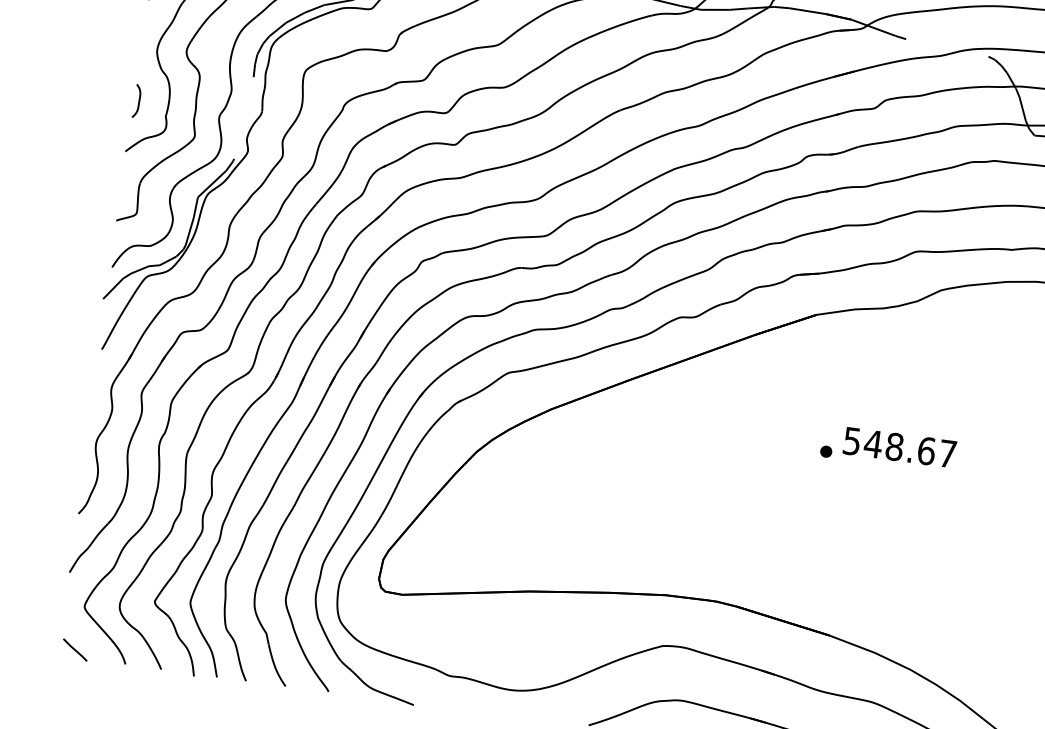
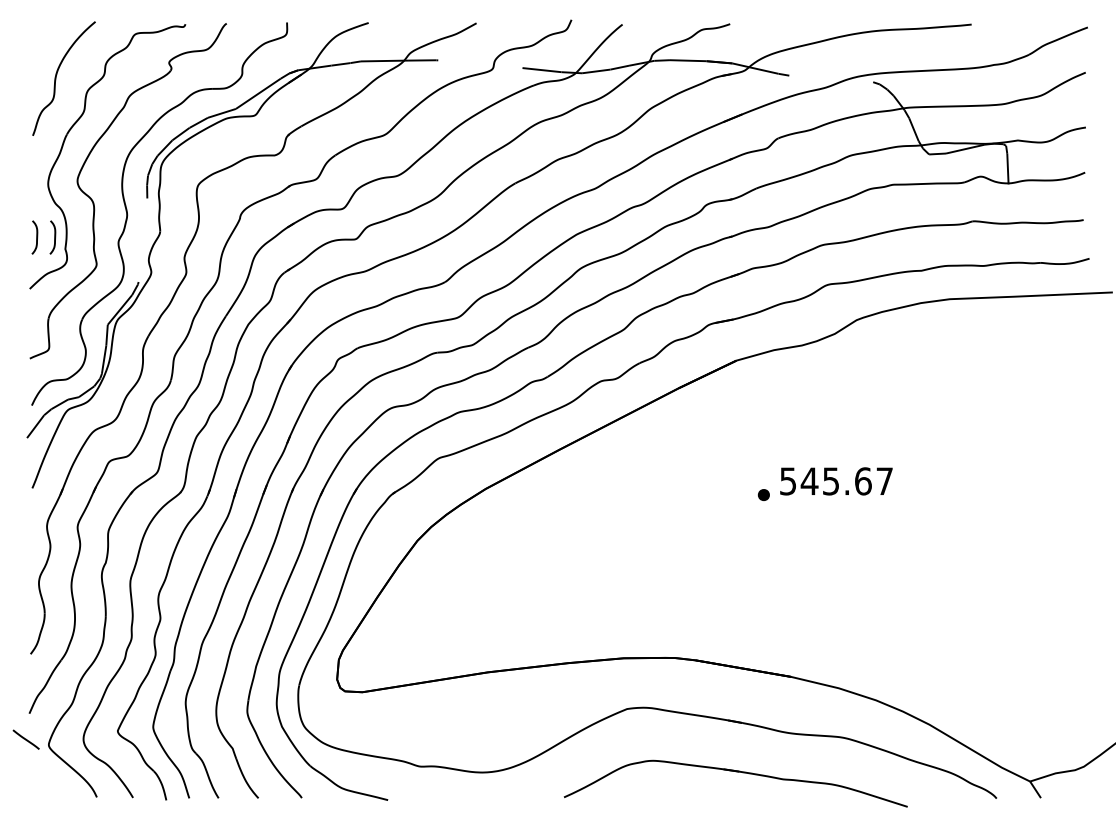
curve: (156, 103) -> (54, 237), added
text: (894, 446) -> (830, 481), 548.67 -> 545.67
line: (74, 649) -> (25, 739), moved

